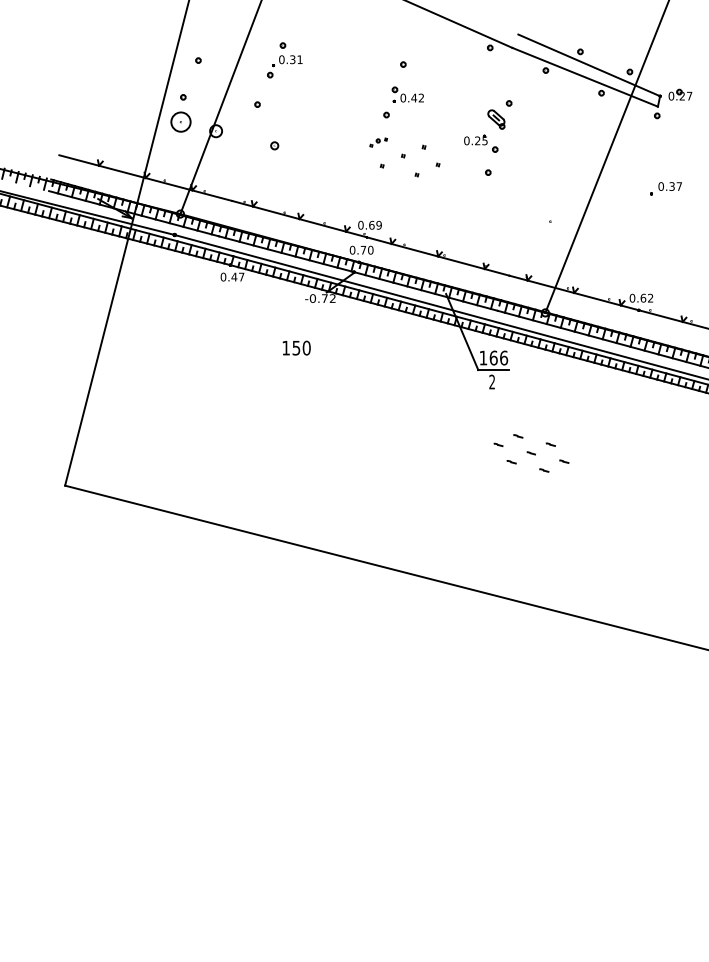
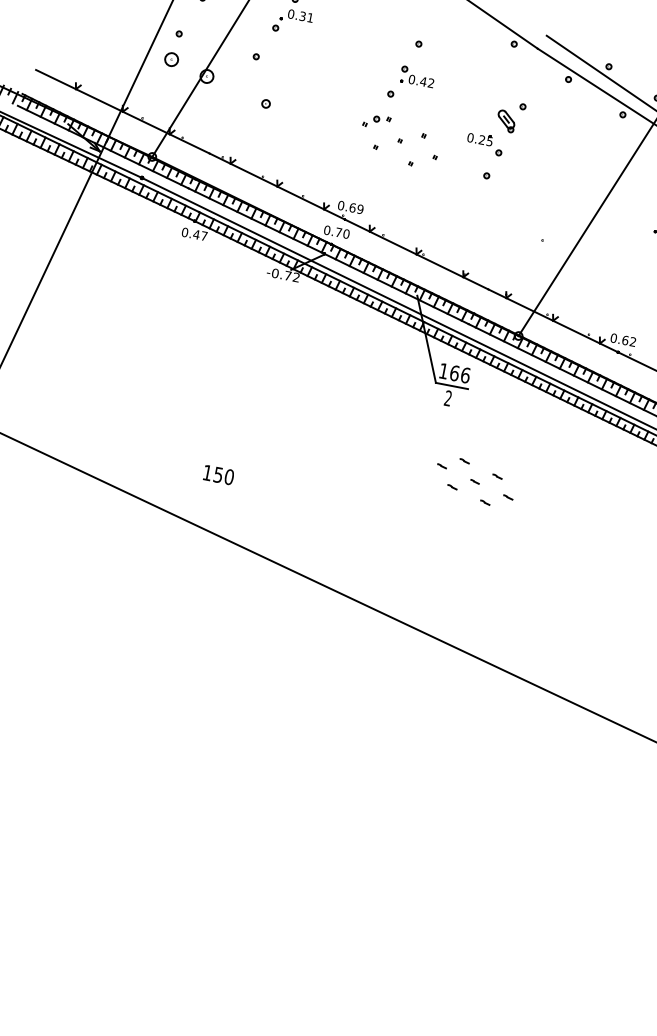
part: (180, 121) -> (171, 58), size x0.62
part: (378, 142) -> (376, 121), size x1.43
text: (296, 347) -> (218, 474), moved

